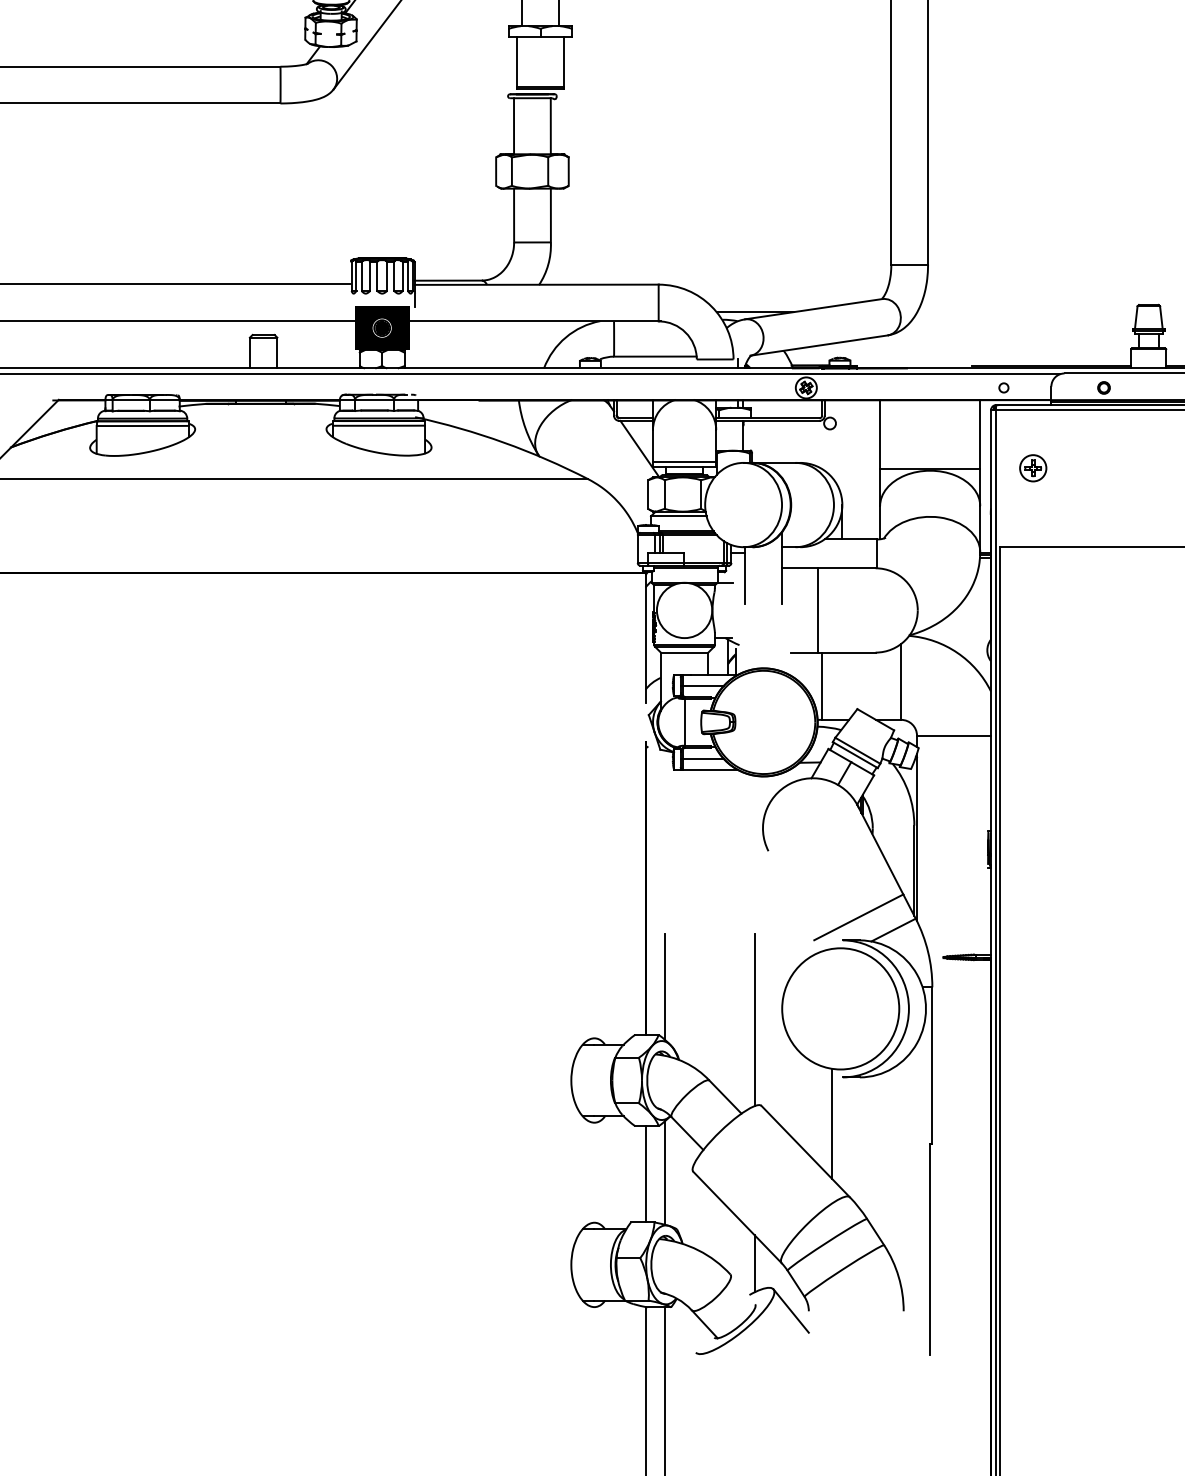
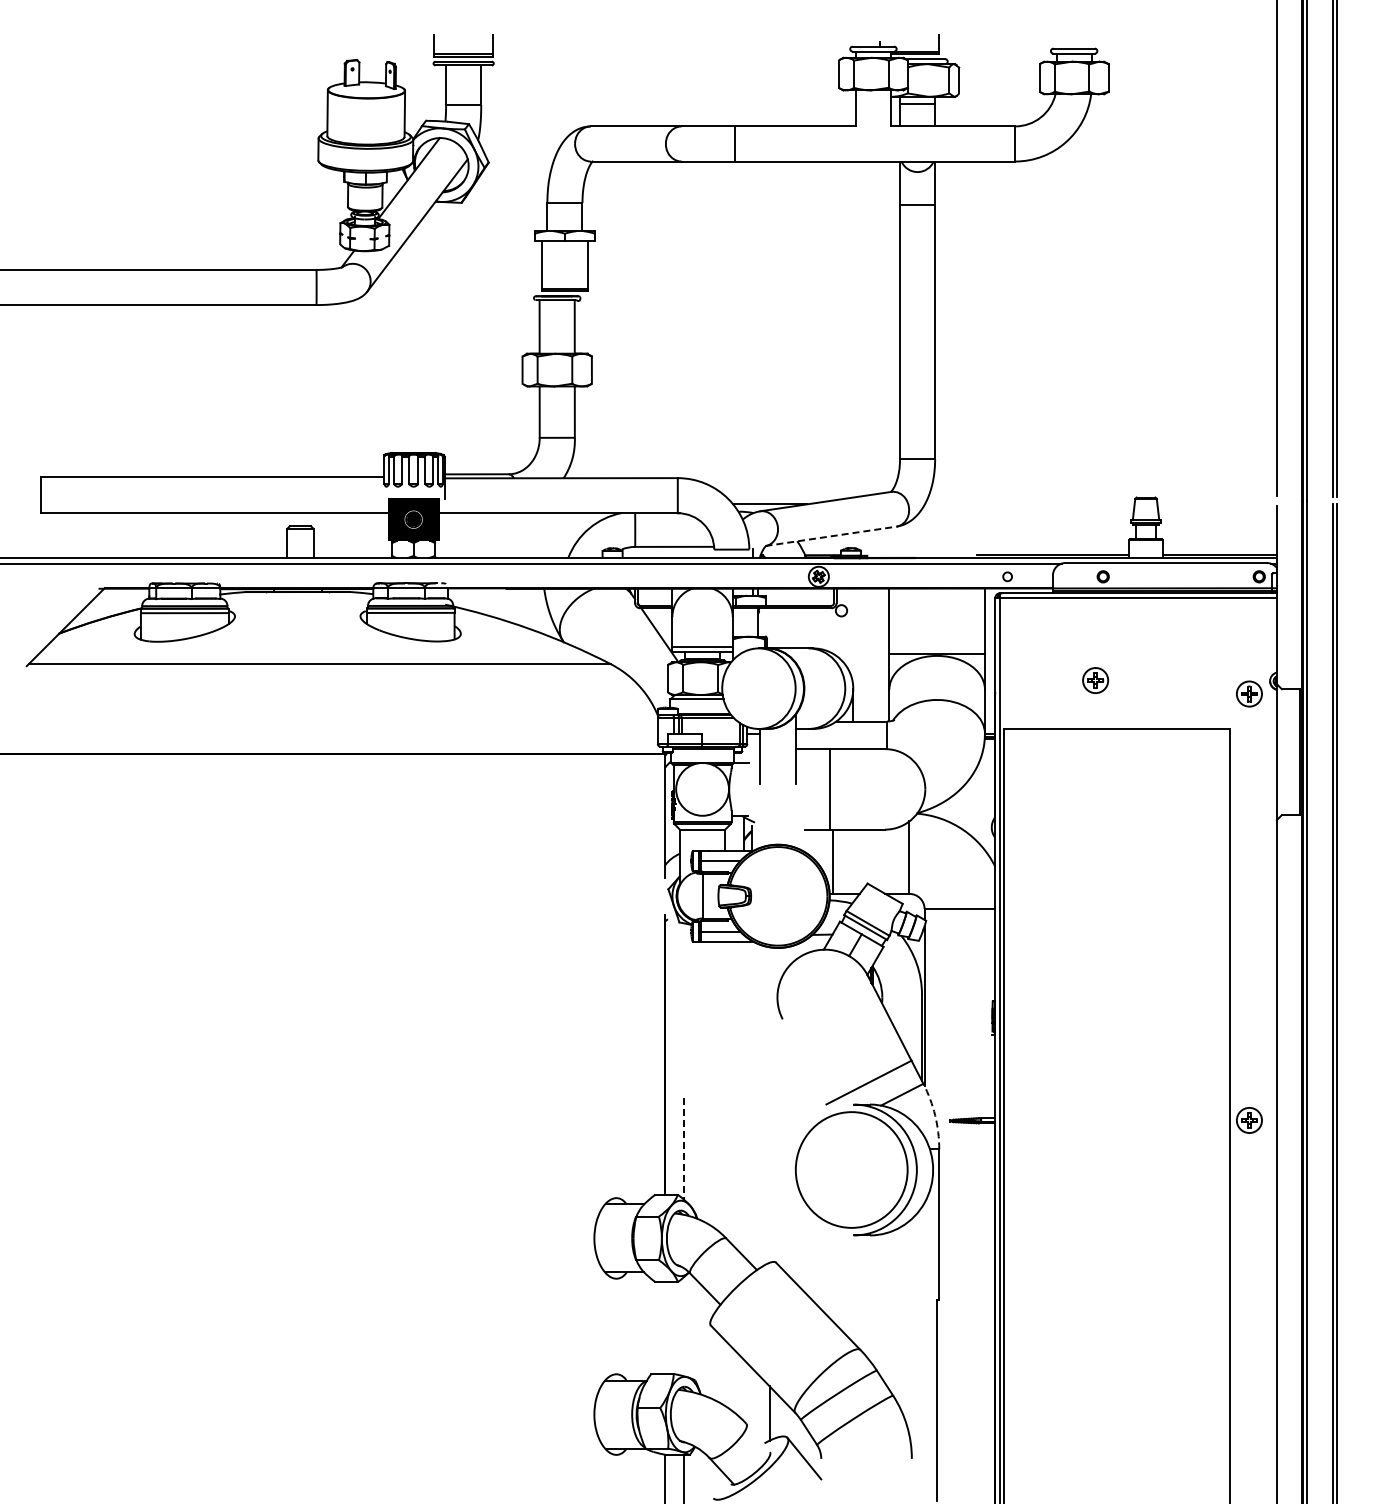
line: (819, 345) -> (831, 536), solid -> dashed
part: (1033, 468) -> (1095, 680), moved
arc: (928, 951) -> (935, 1115), solid -> dashed
line: (665, 987) -> (684, 1149), solid -> dashed
line: (754, 1019) -> (769, 1180), removed
line: (832, 1123) -> (843, 1279), removed
line: (665, 1172) -> (684, 1326), removed
line: (645, 1174) -> (665, 1328), removed

